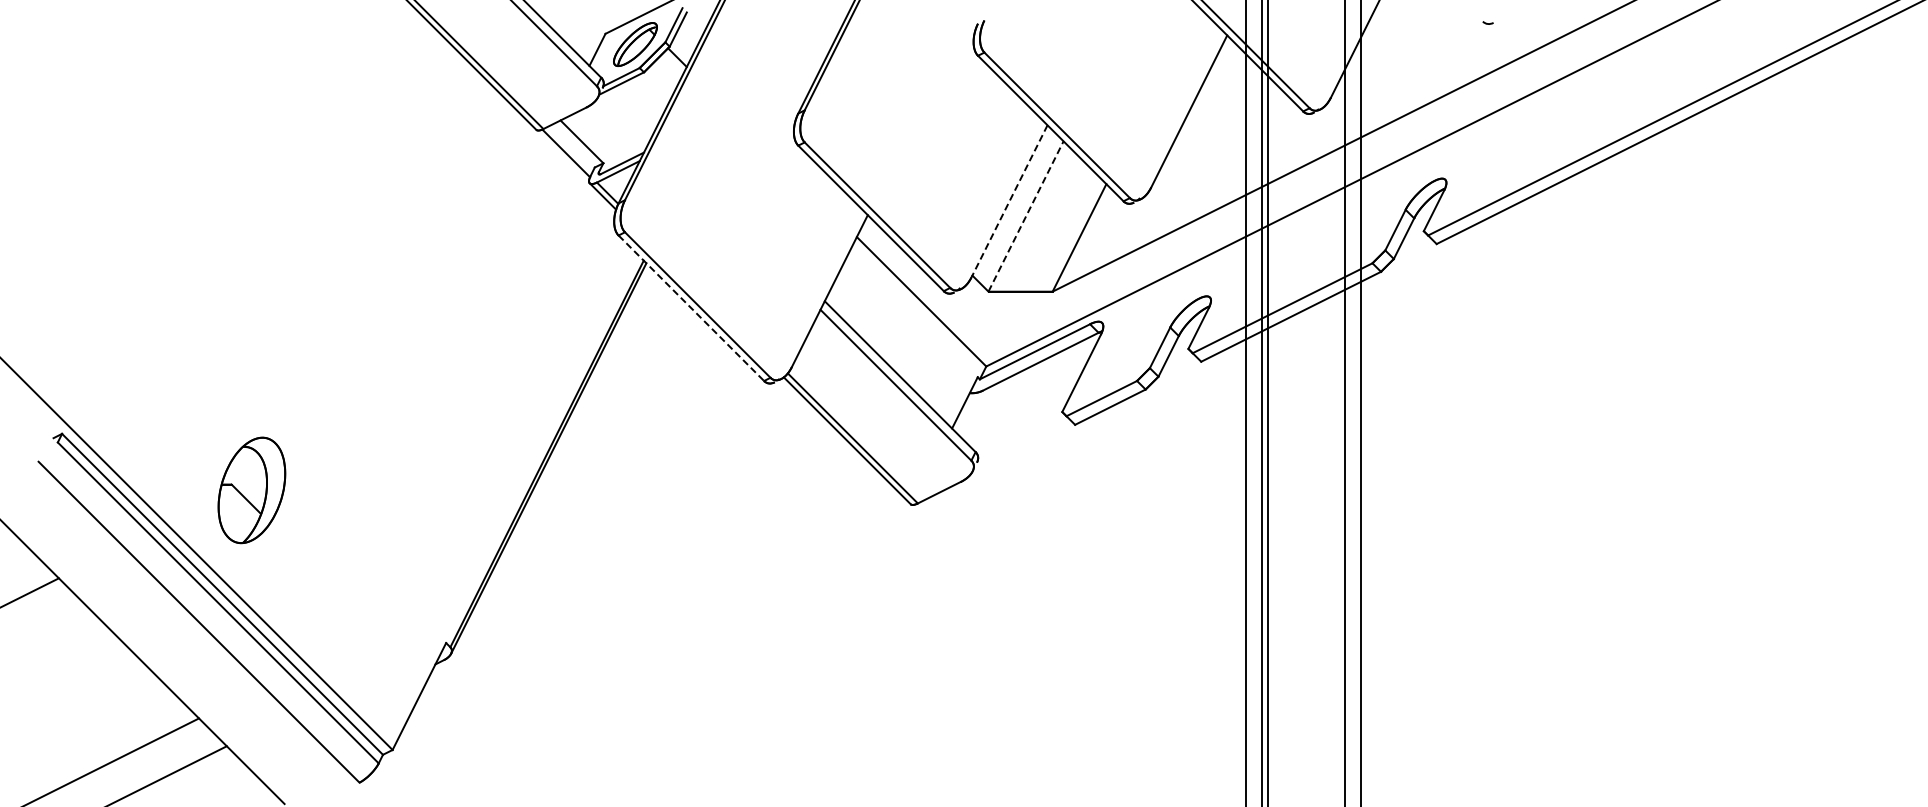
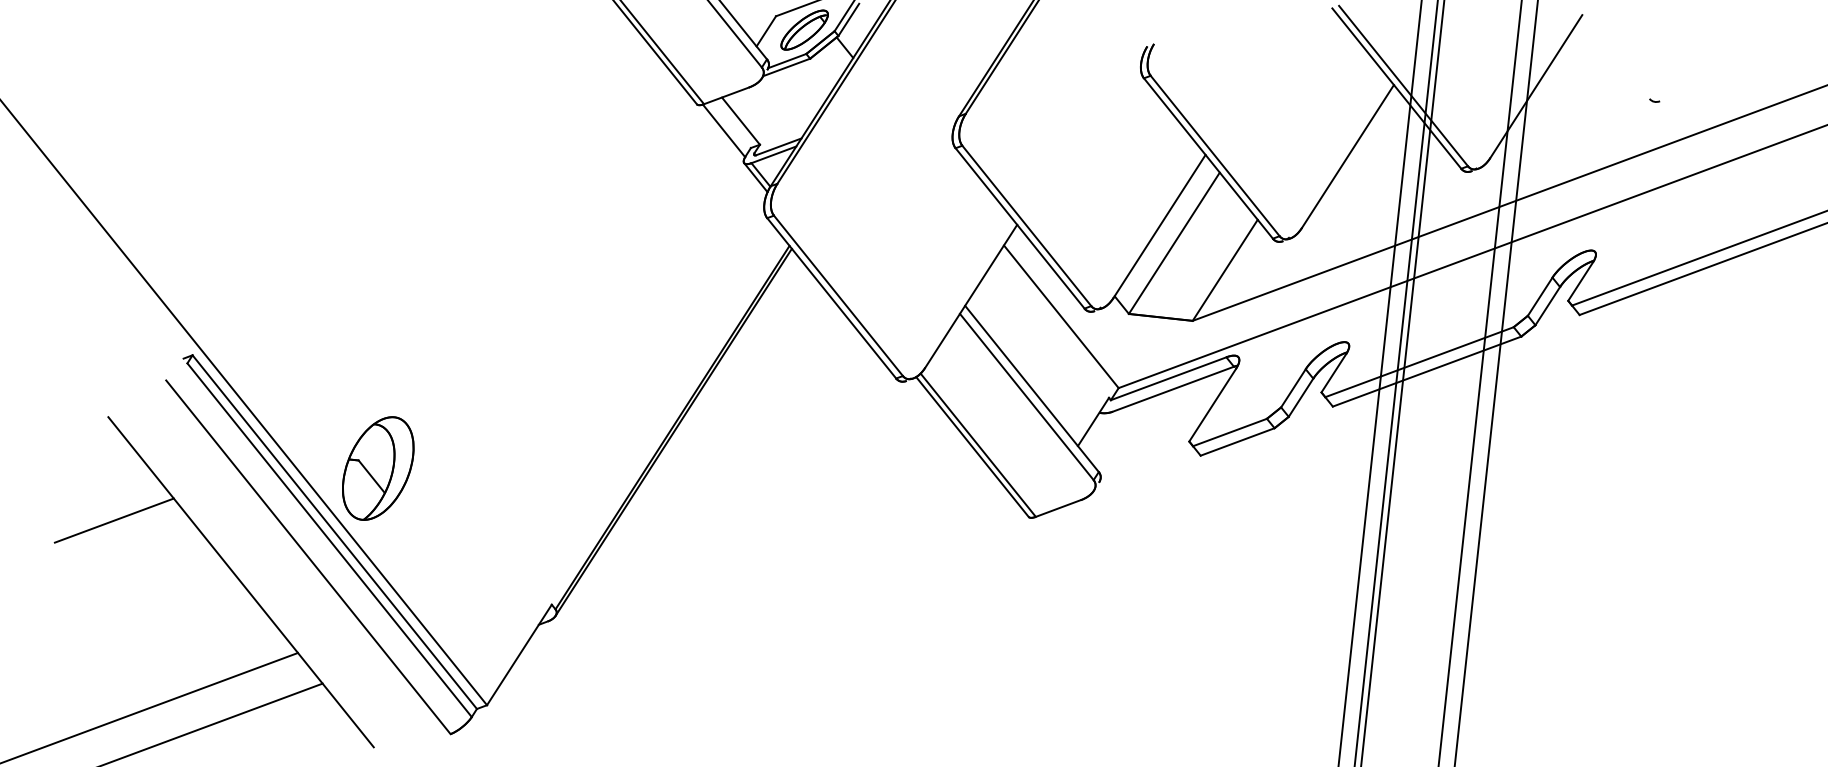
line: (1009, 201) -> (1159, 226), dashed -> solid
line: (1026, 216) -> (1174, 243), dashed -> solid
line: (691, 308) -> (831, 298), dashed -> solid
part: (251, 490) -> (377, 468), moved

